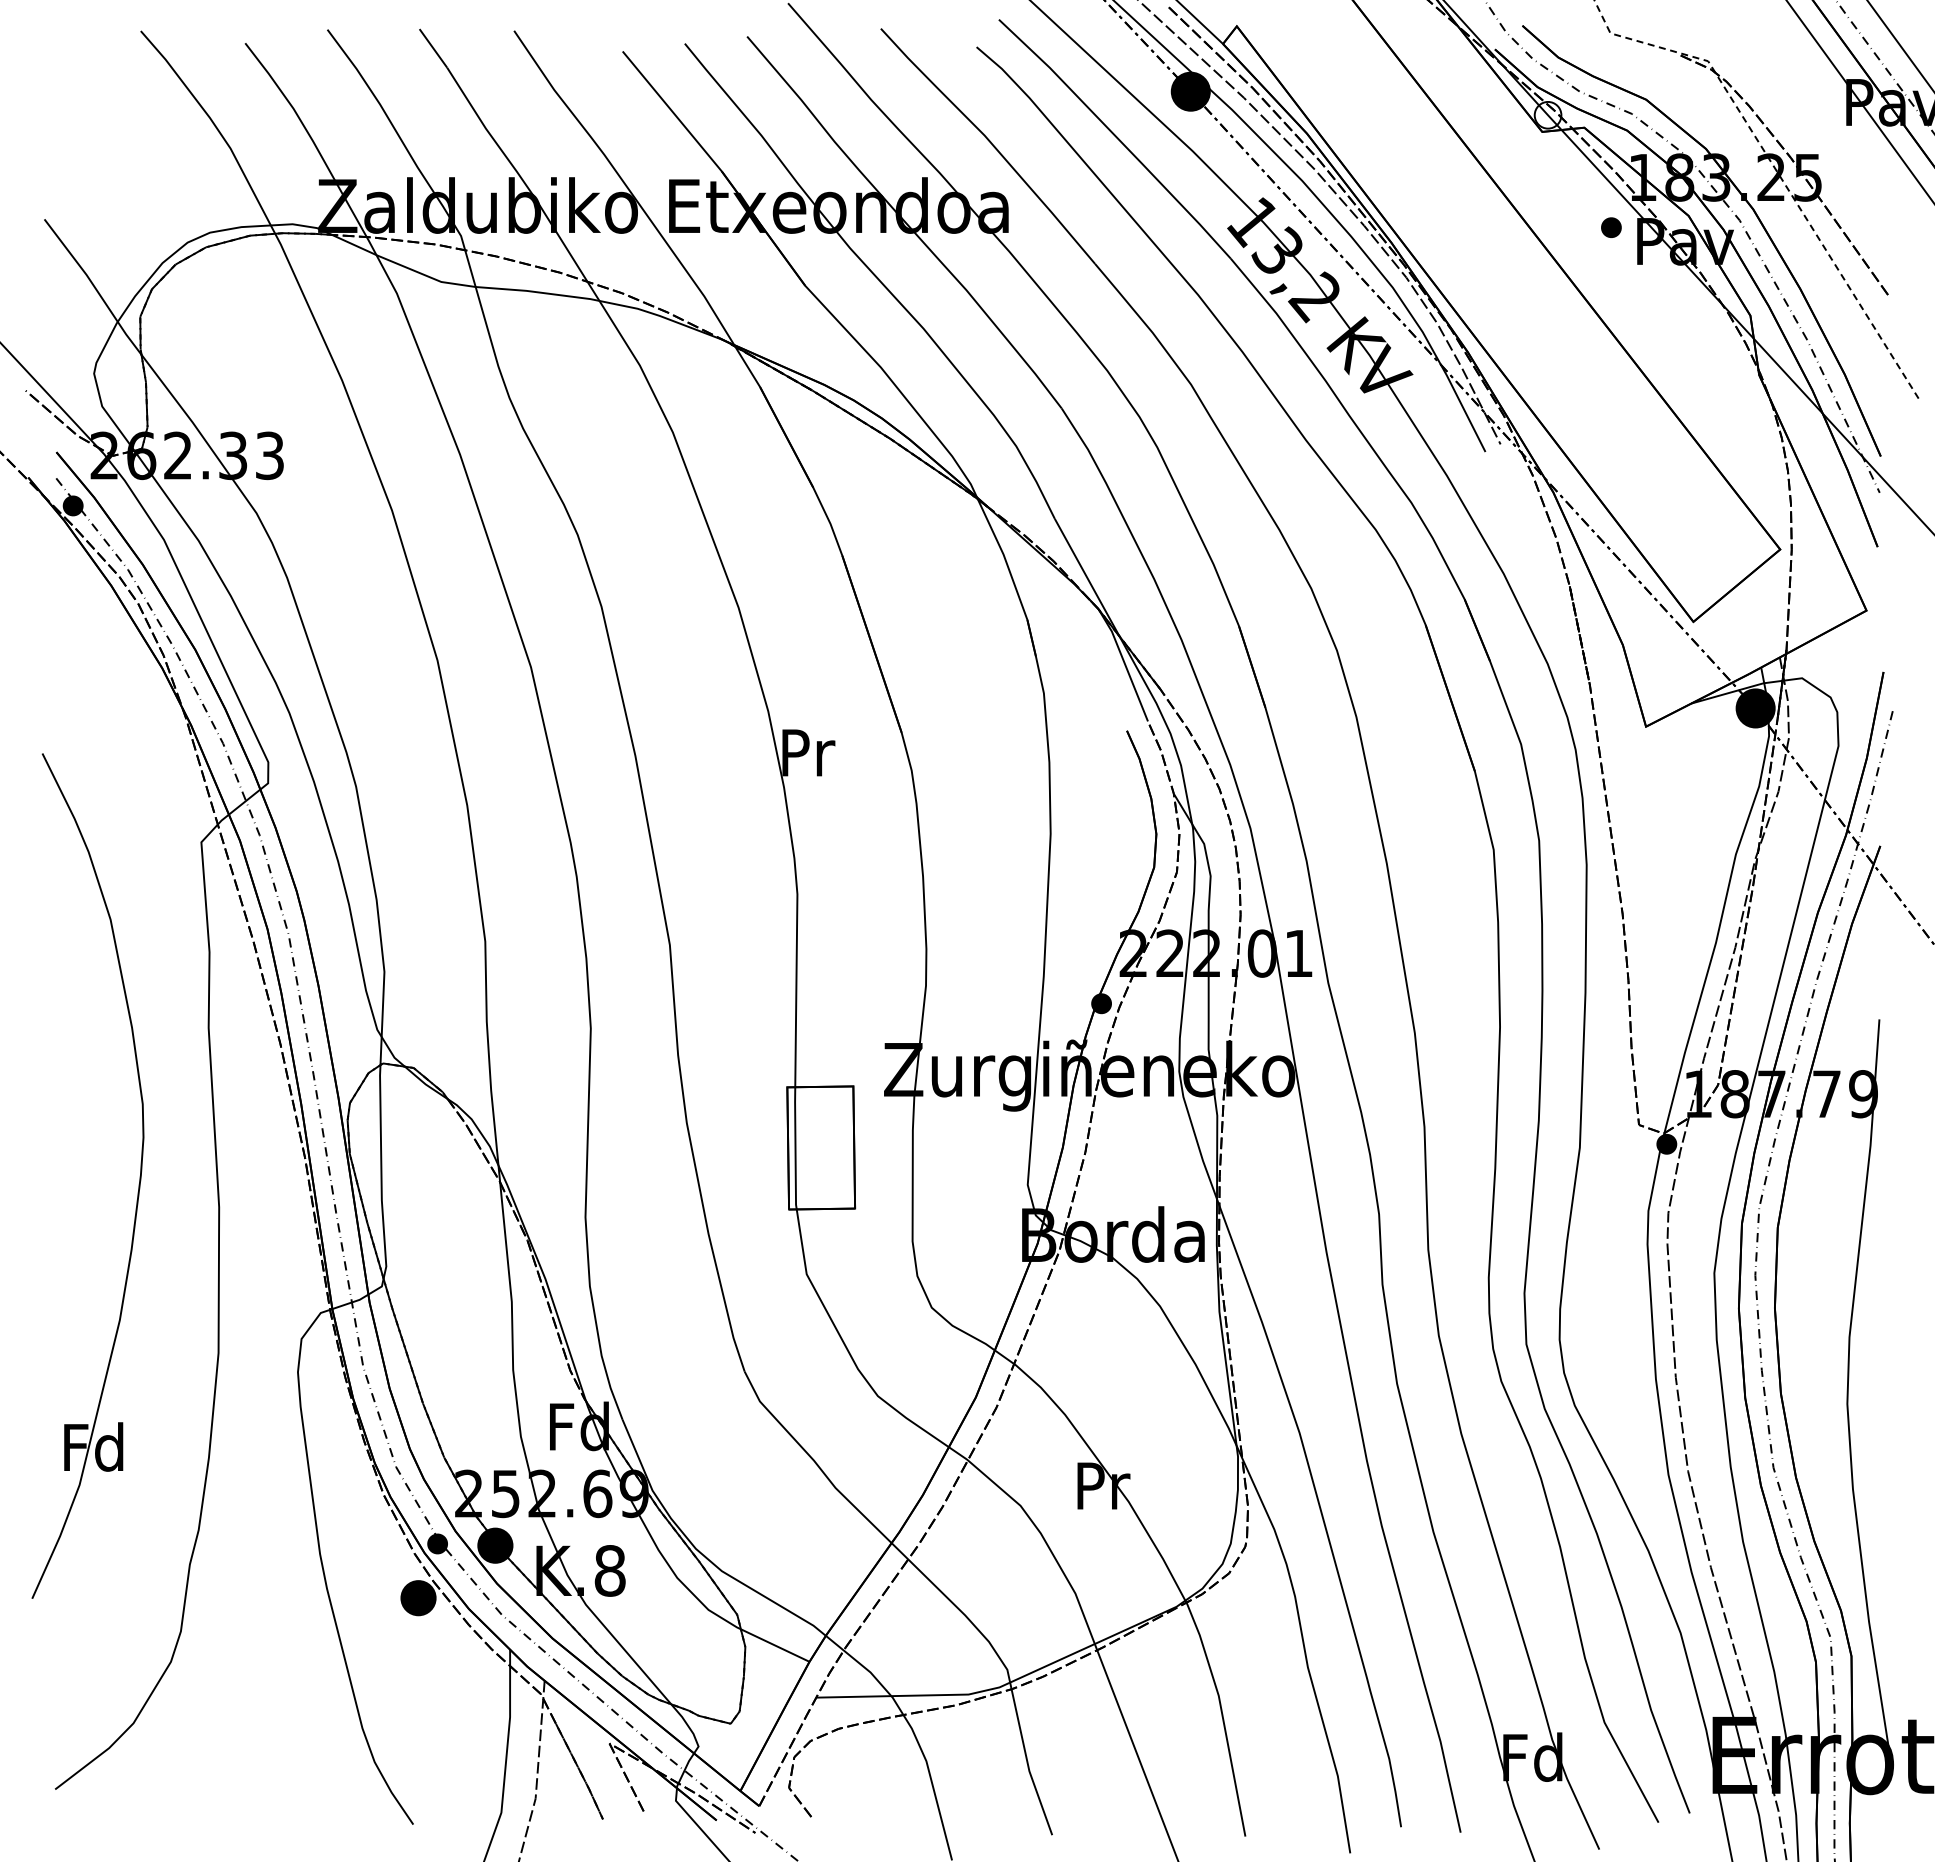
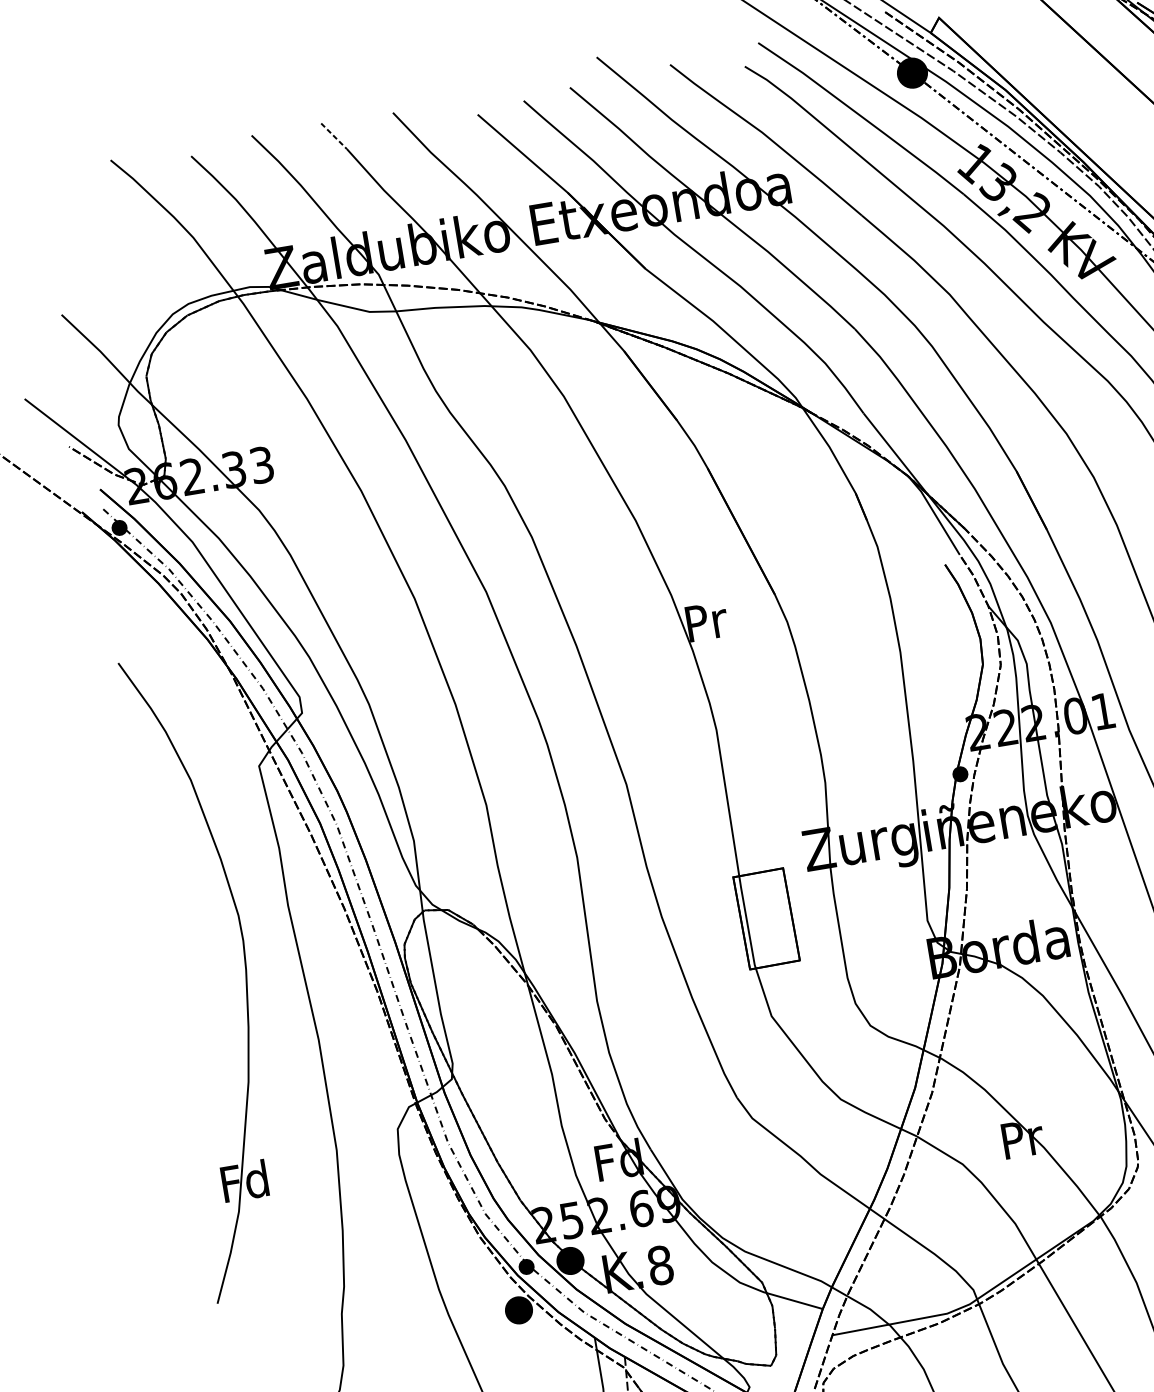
line: (433, 48) -> (334, 136), solid -> dashed
part: (138, 1184) -> (245, 976), moved

